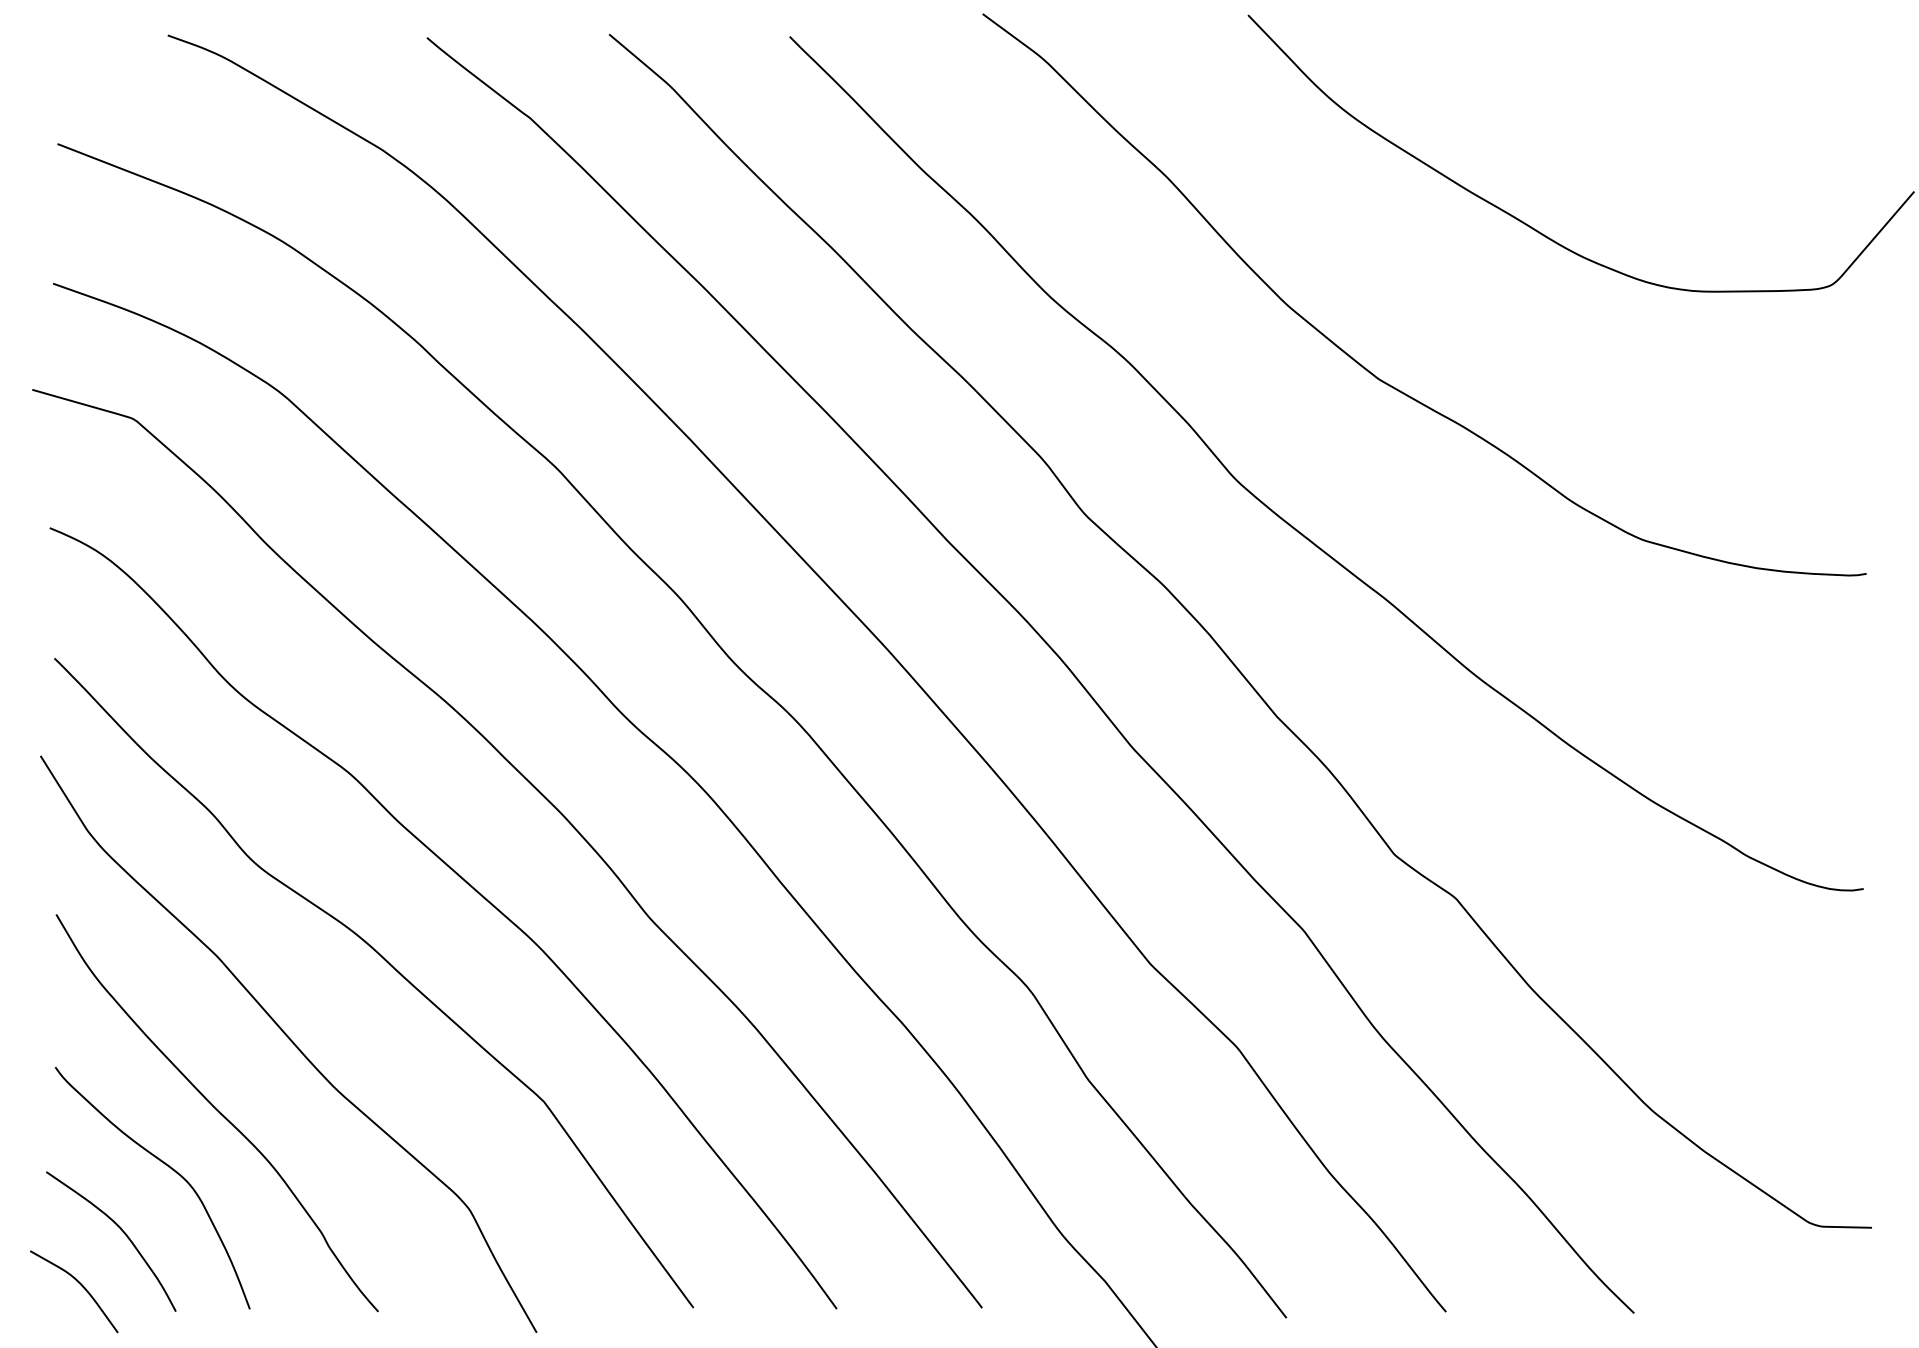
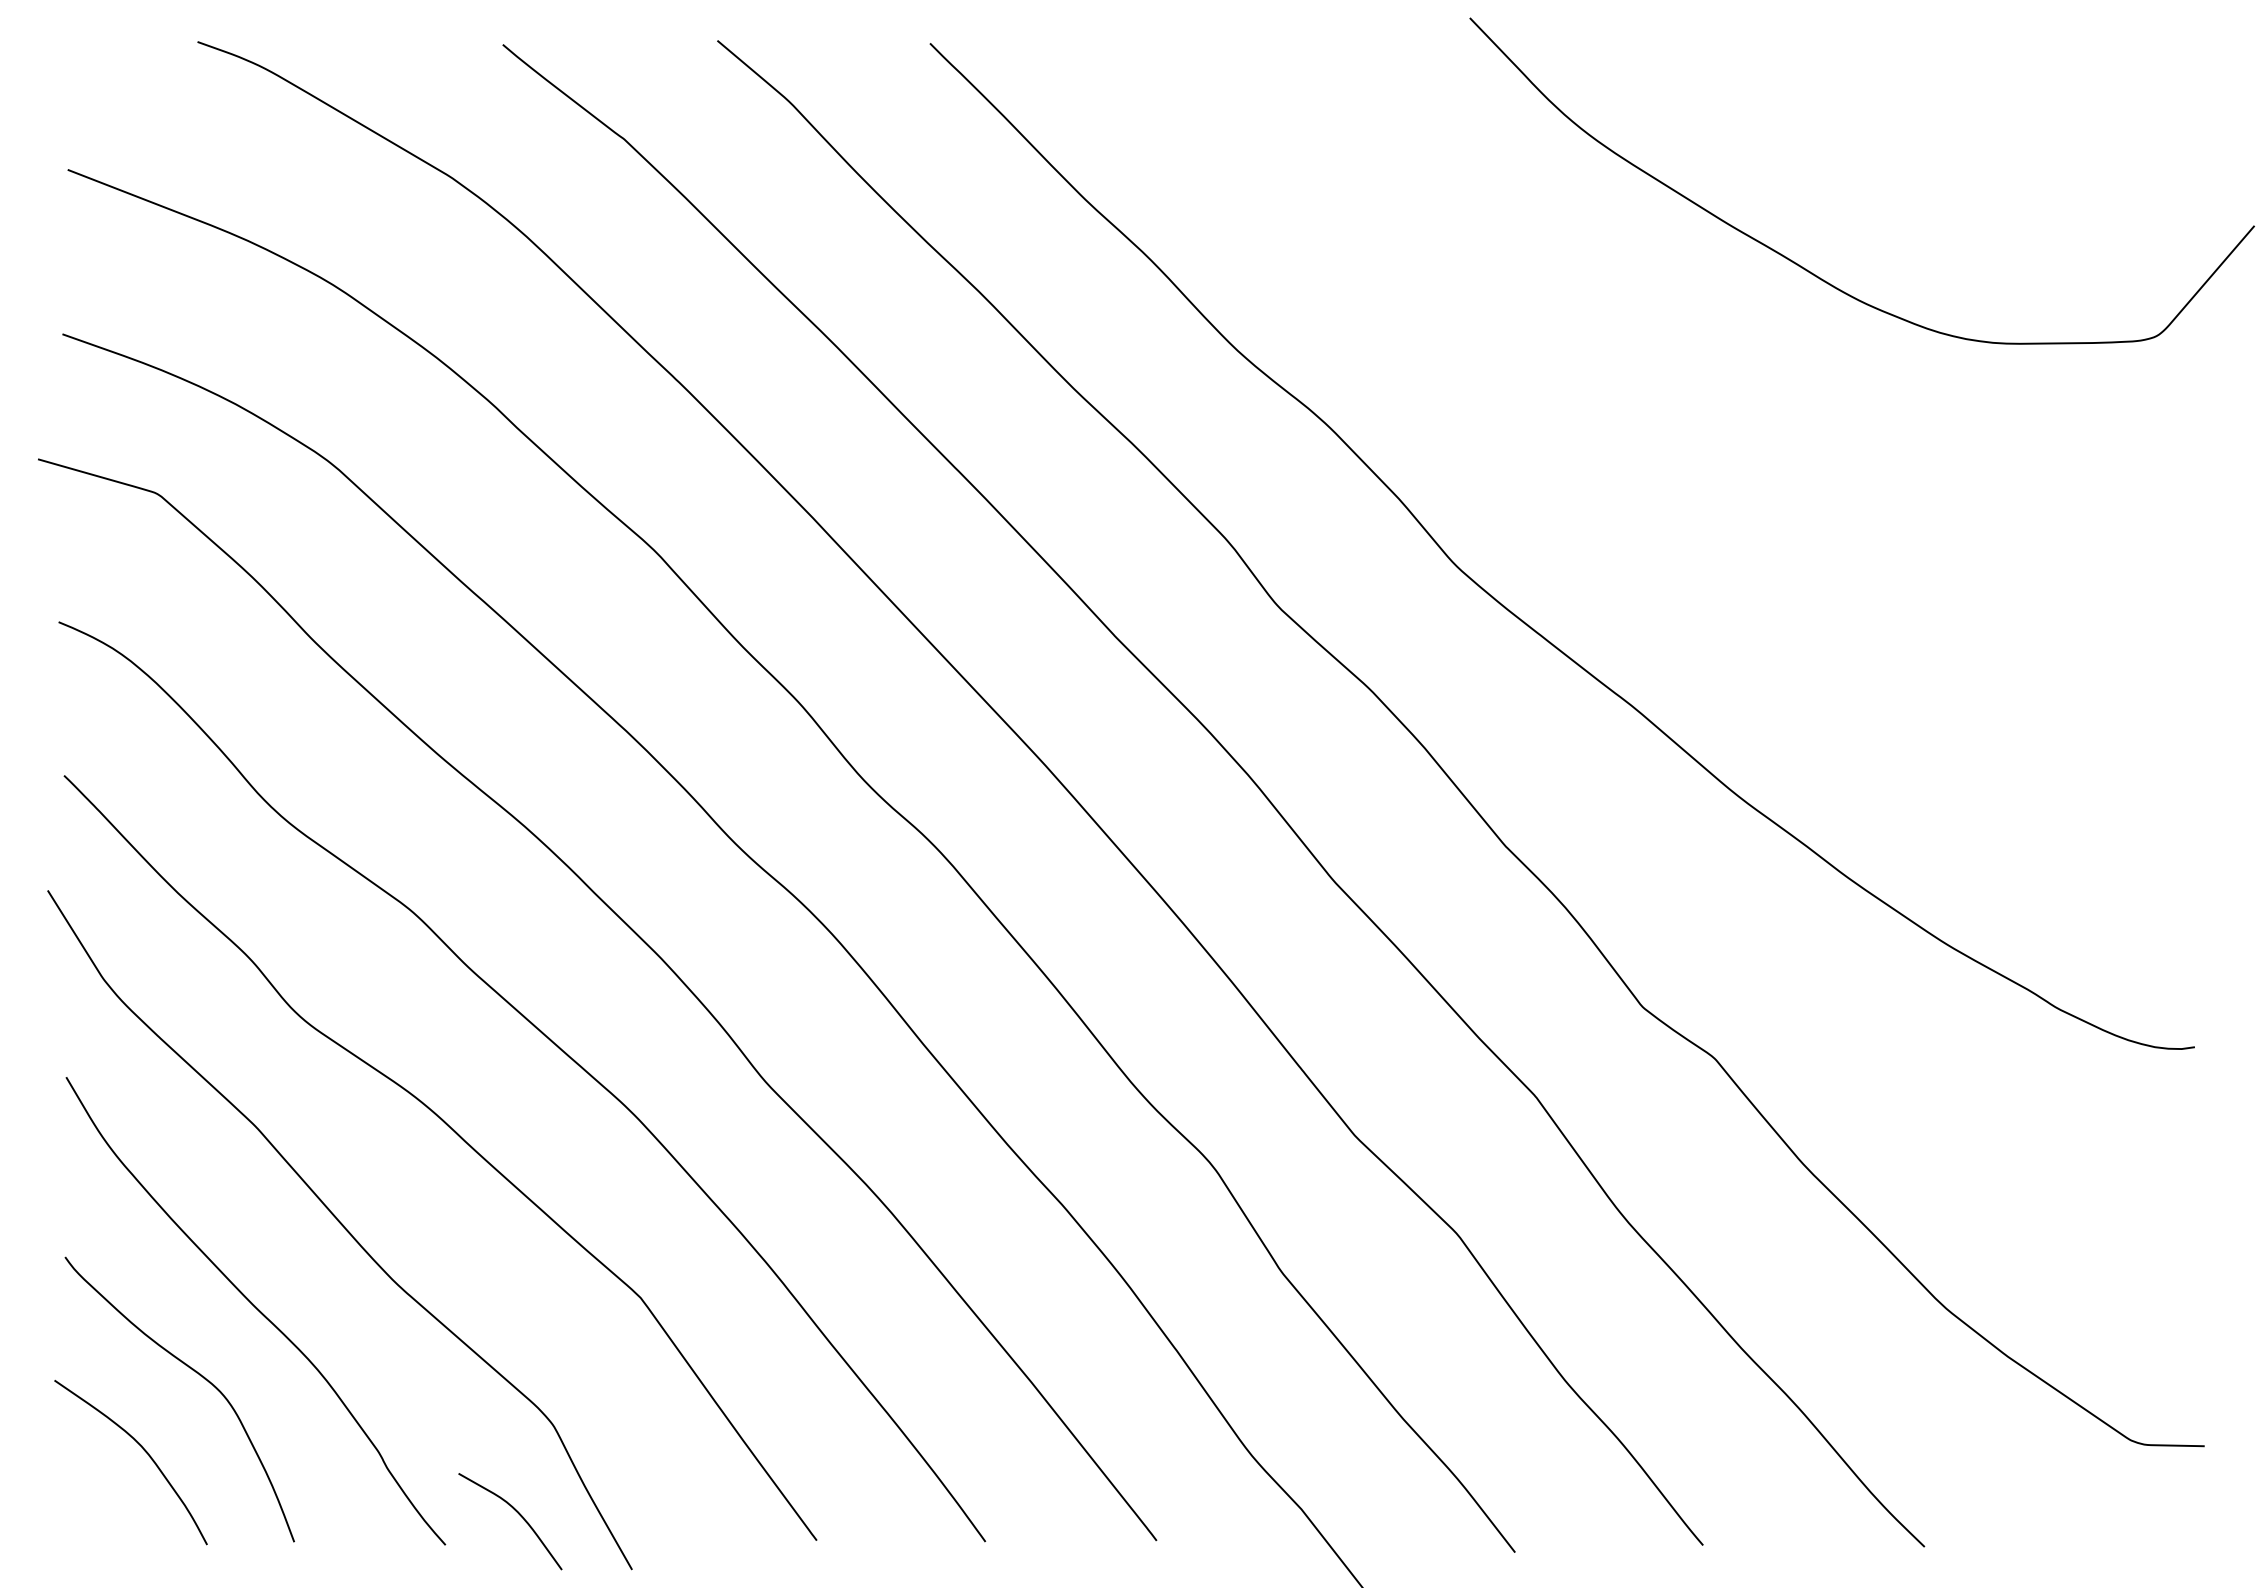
curve: (1364, 367) -> (1607, 432), removed
curve: (80, 1284) -> (517, 1513), moved

